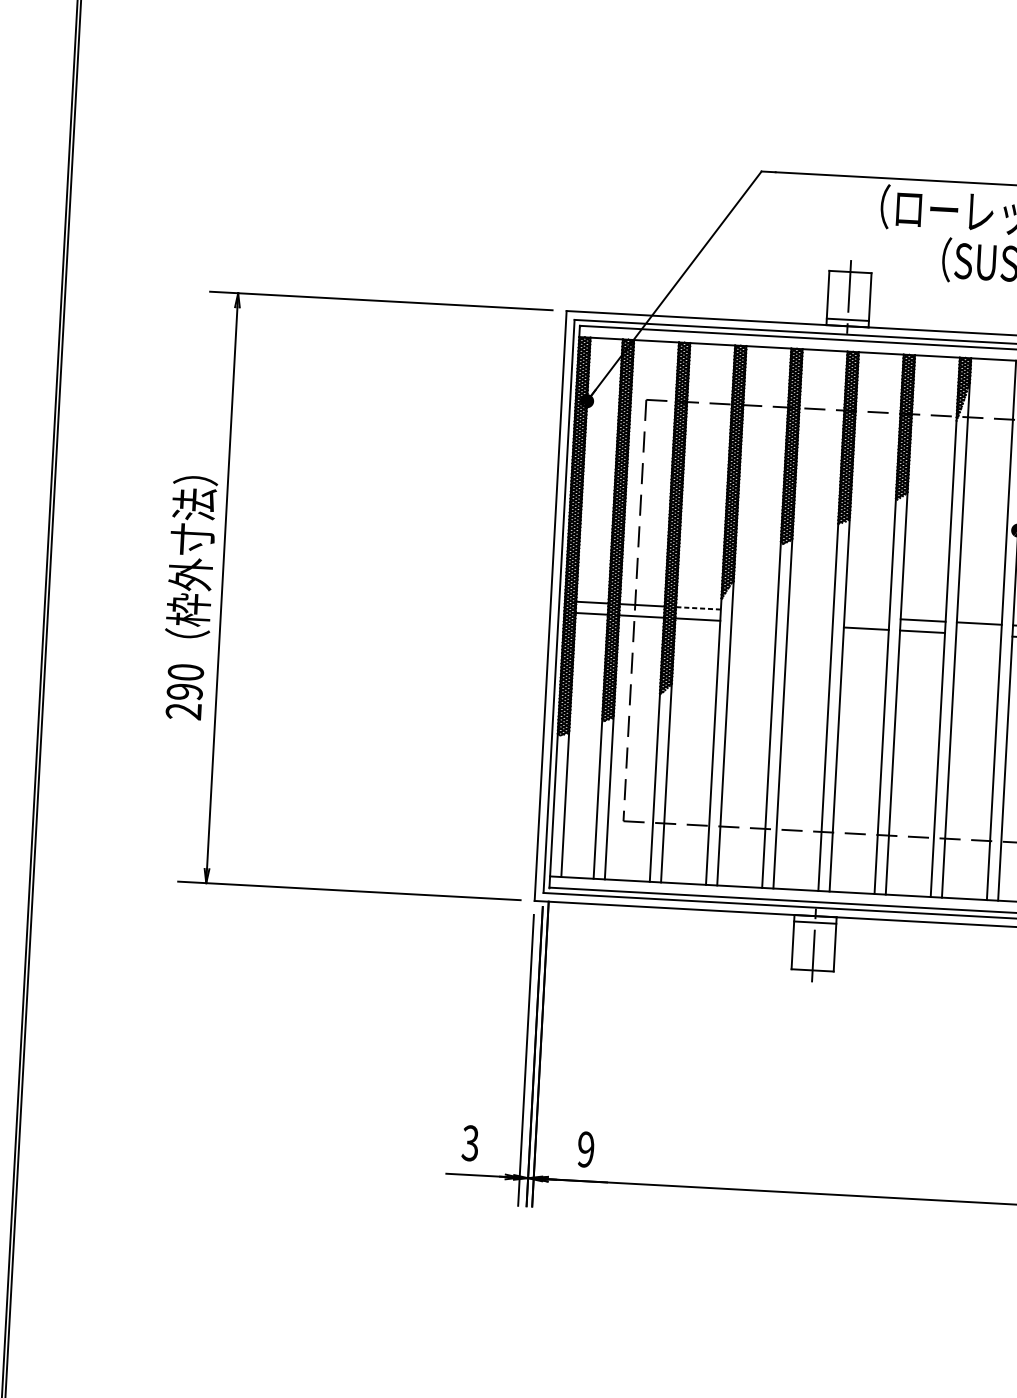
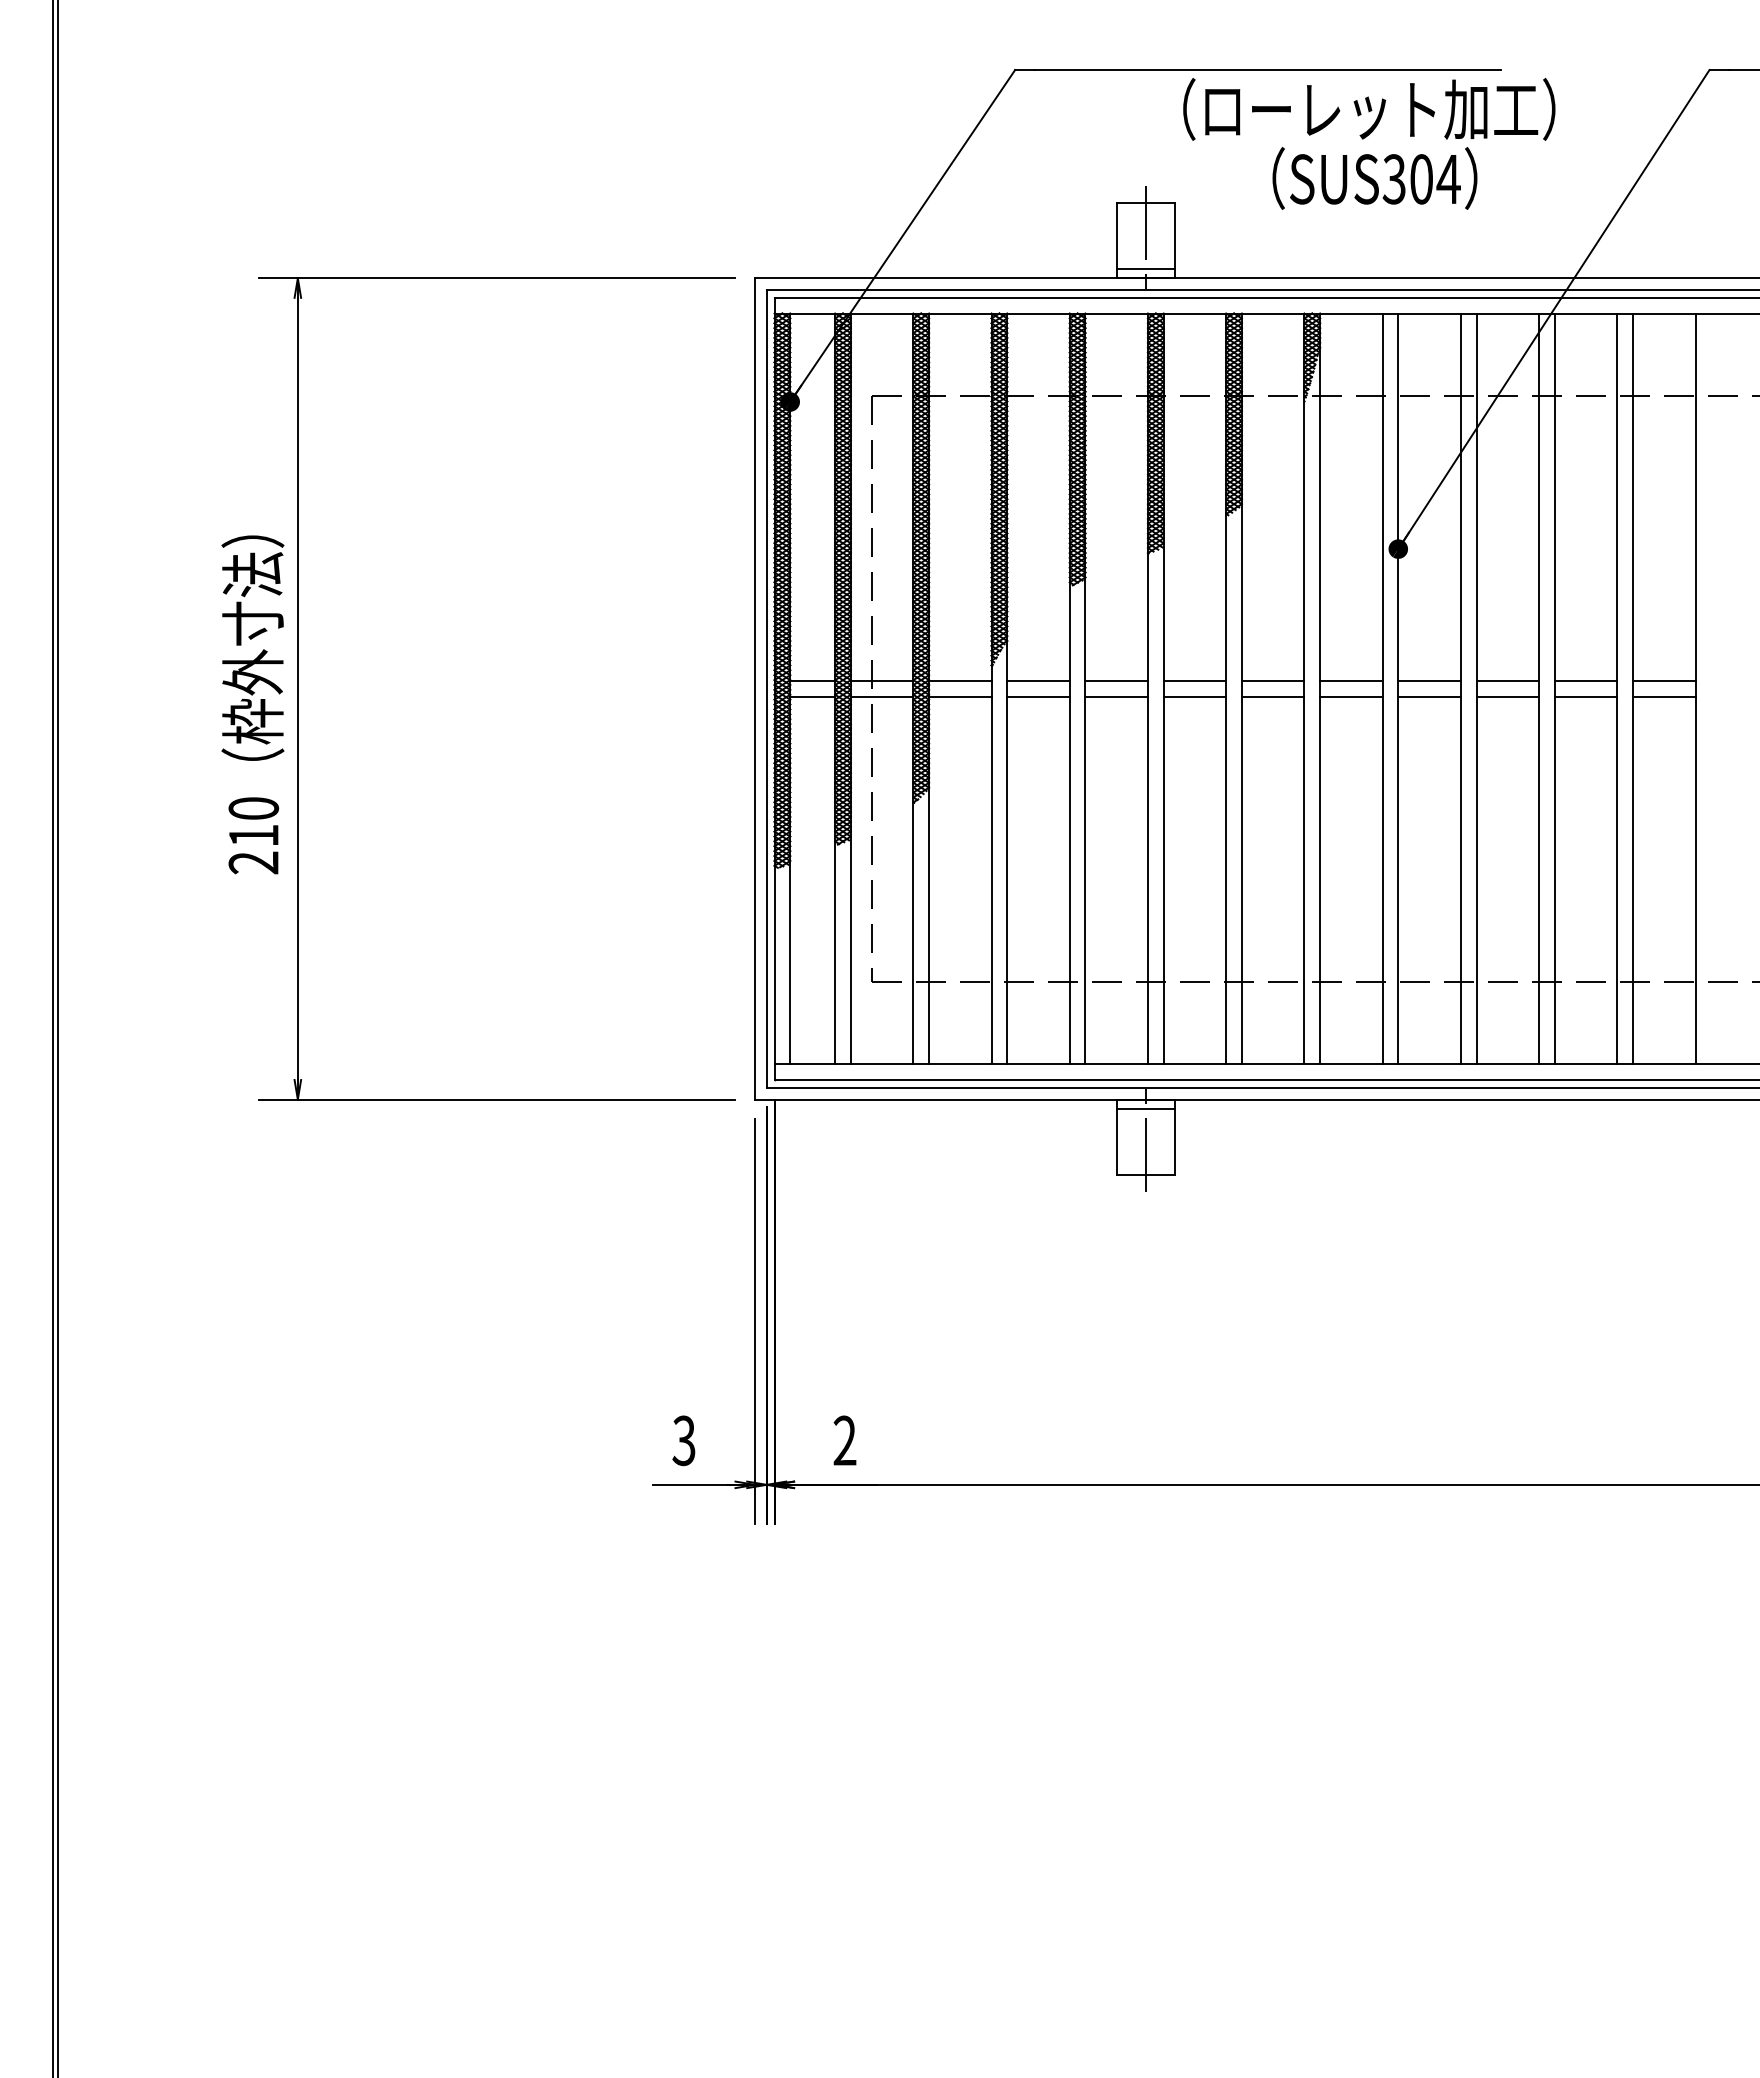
line: (697, 608) -> (959, 681), dashed -> solid
line: (754, 611) -> (1038, 681), added
line: (810, 614) -> (1116, 681), added
line: (866, 617) -> (1194, 681), added
line: (753, 622) -> (1038, 696), added
line: (810, 625) -> (1116, 696), added
line: (978, 634) -> (1351, 696), added
text: (184, 691) -> (253, 835), 290 -> 210
text: (585, 1150) -> (844, 1441), 9 -> 2

